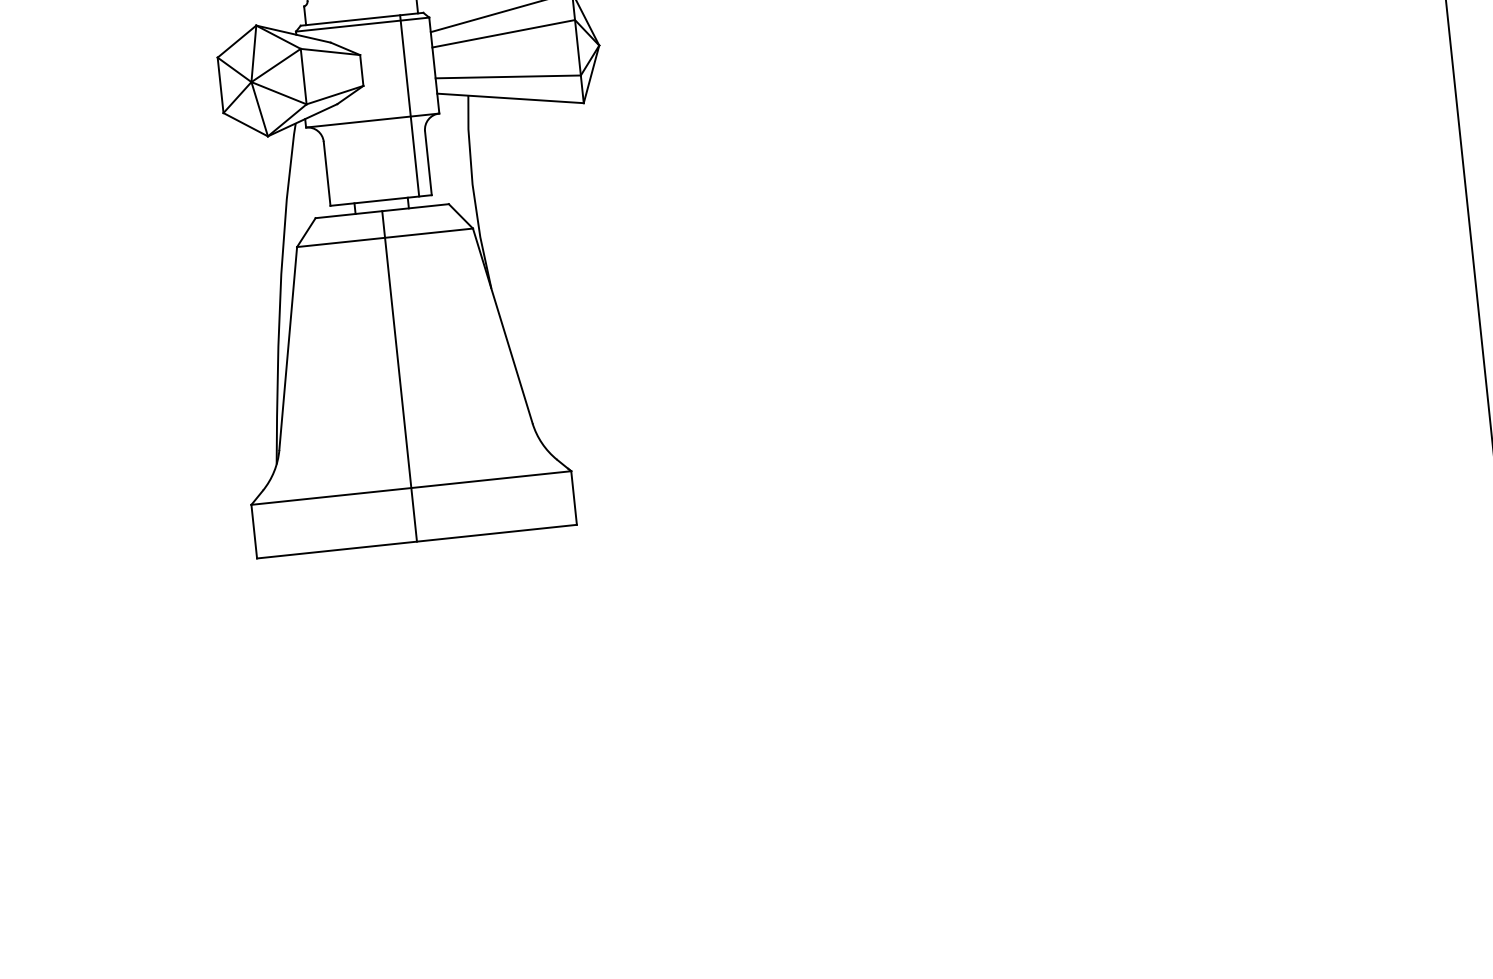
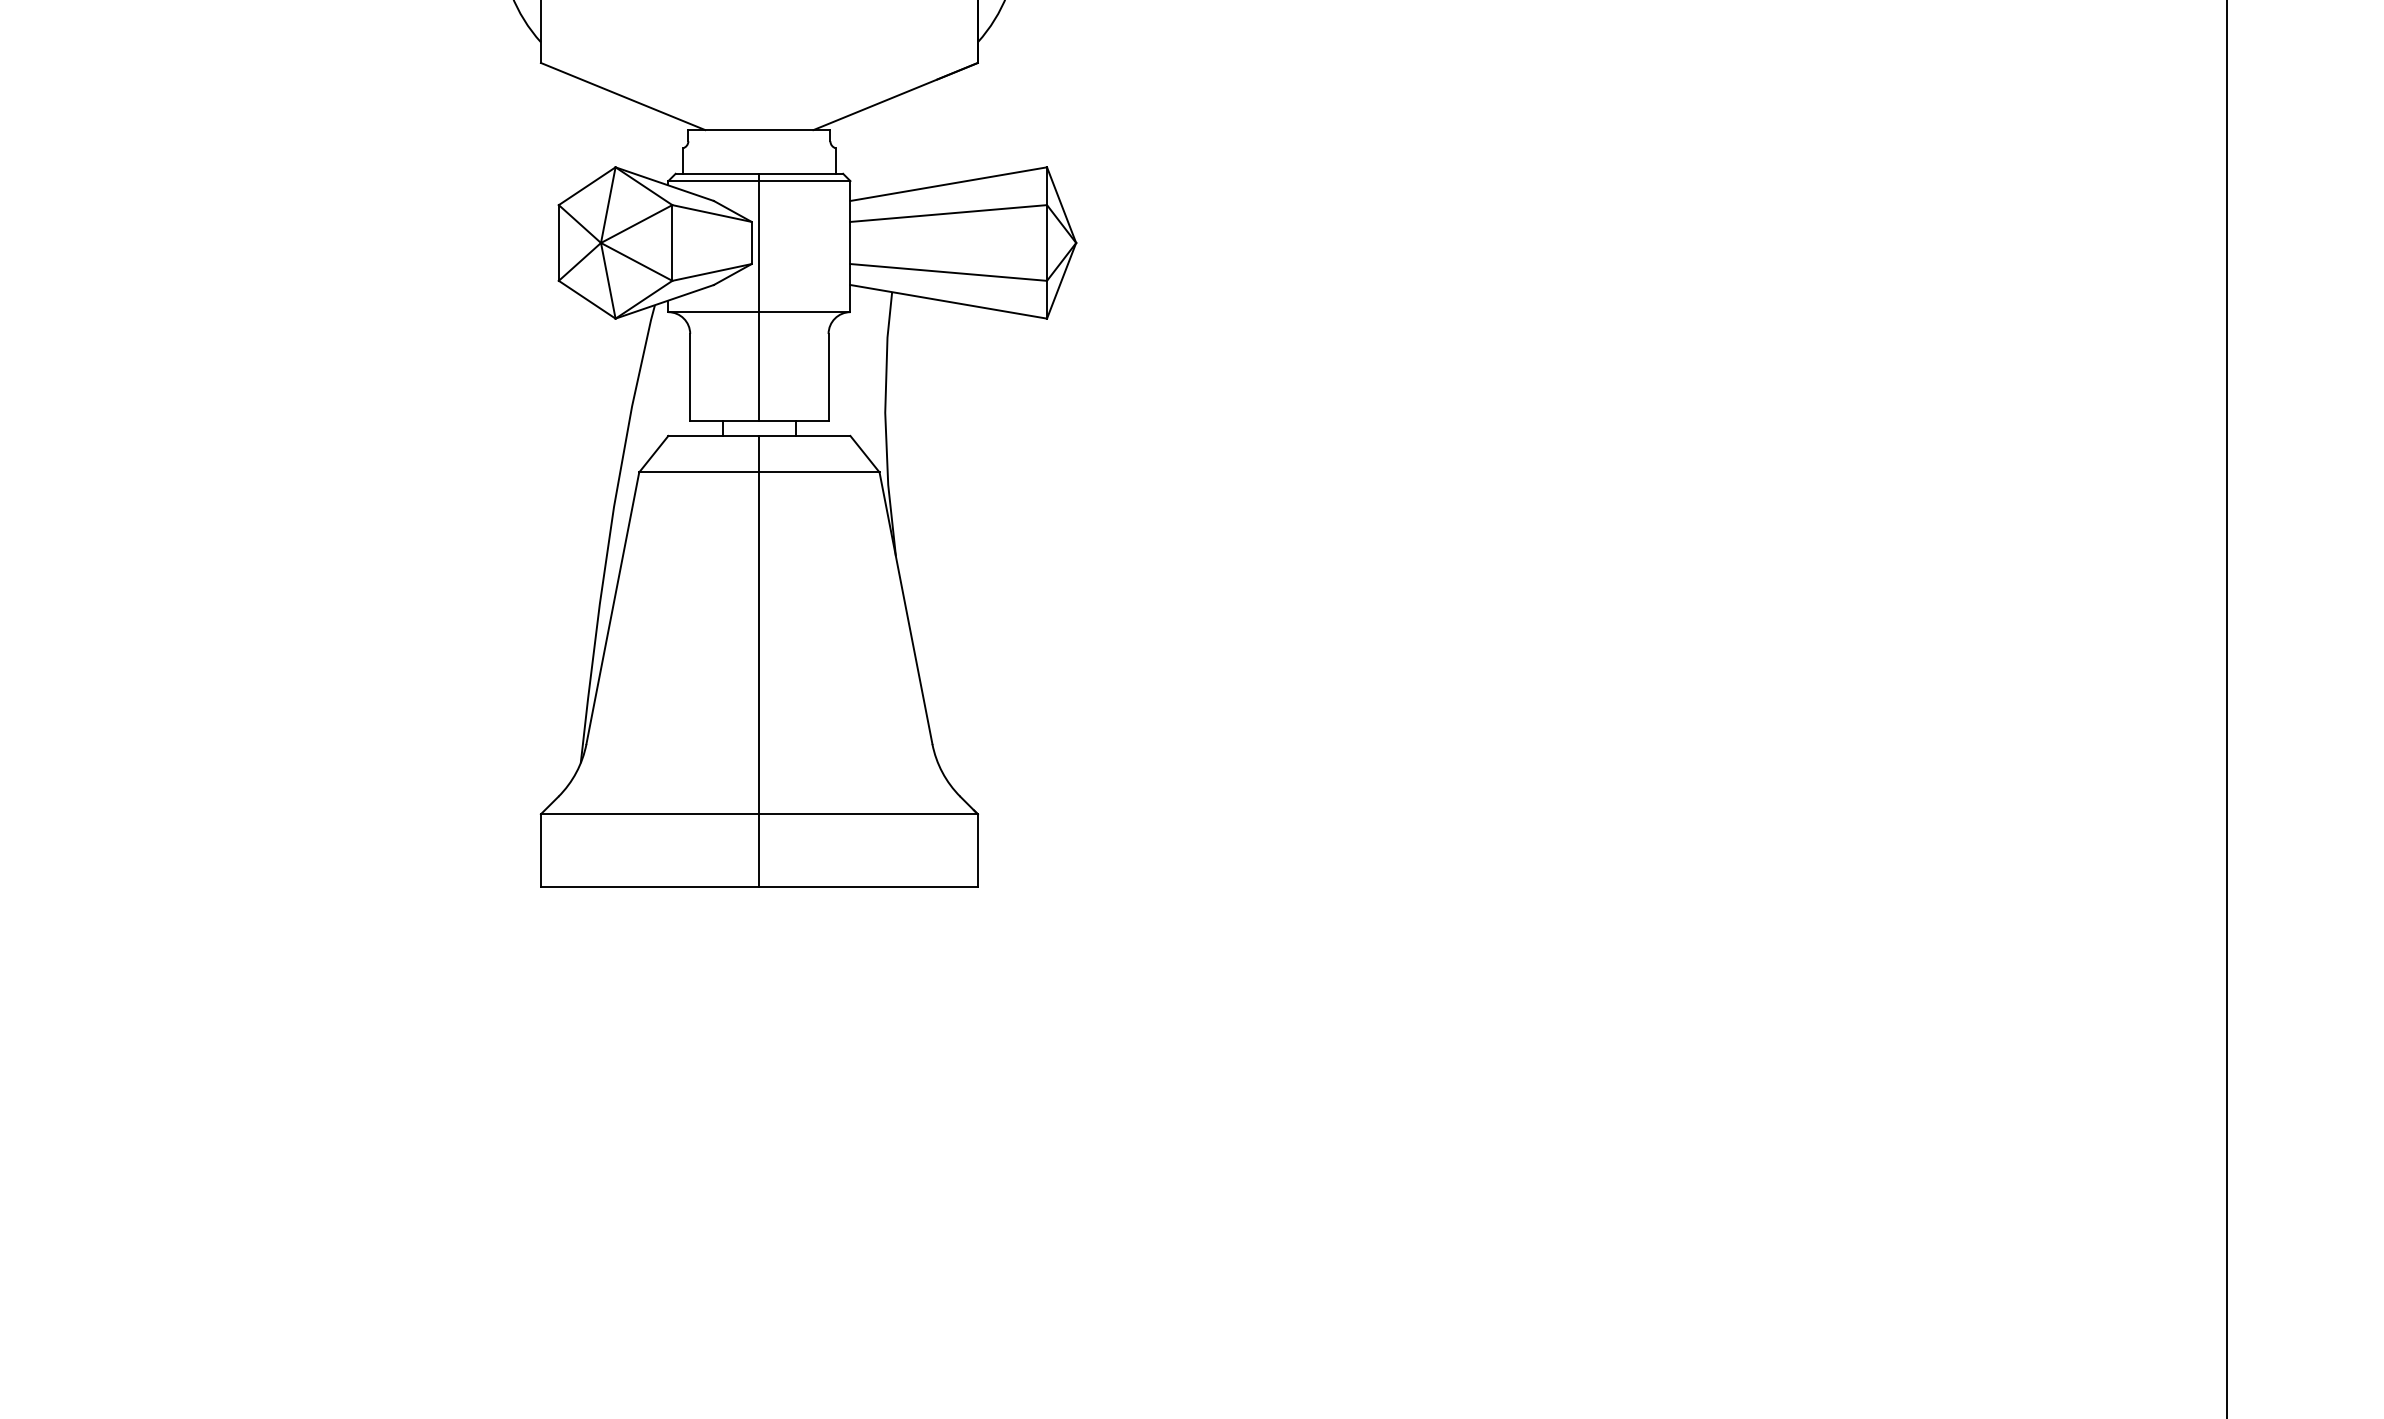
line: (409, 105) -> (759, 297), moved

